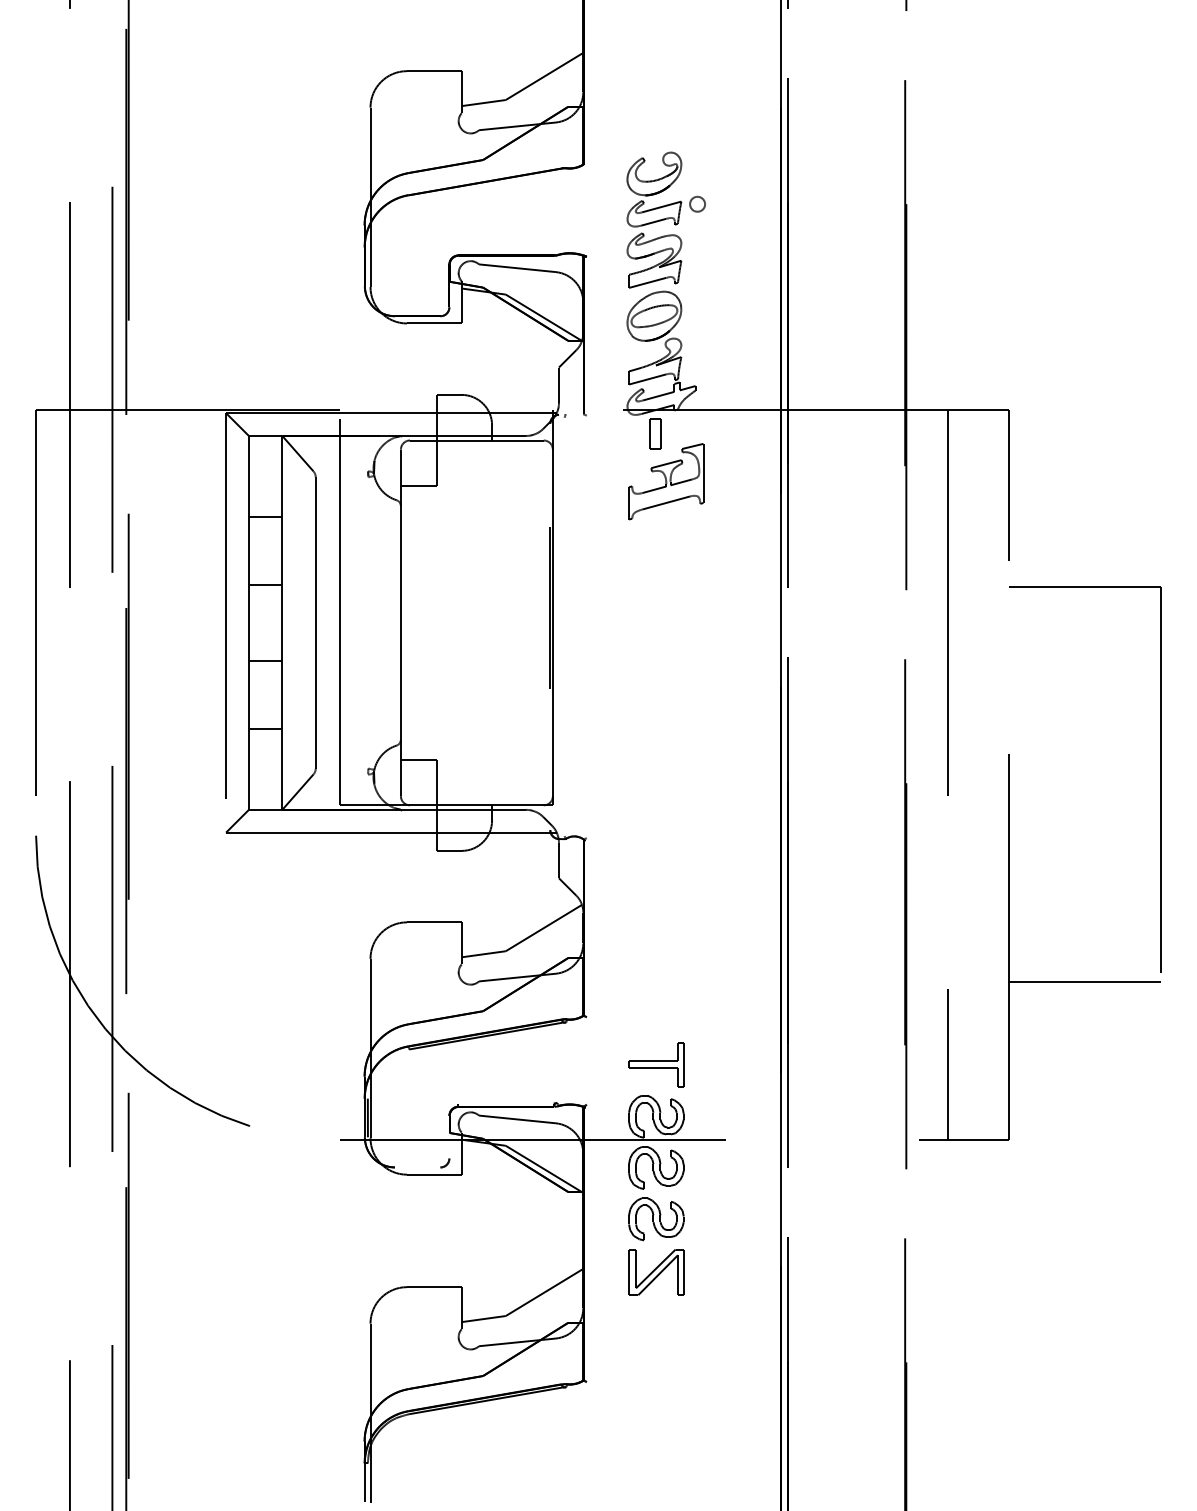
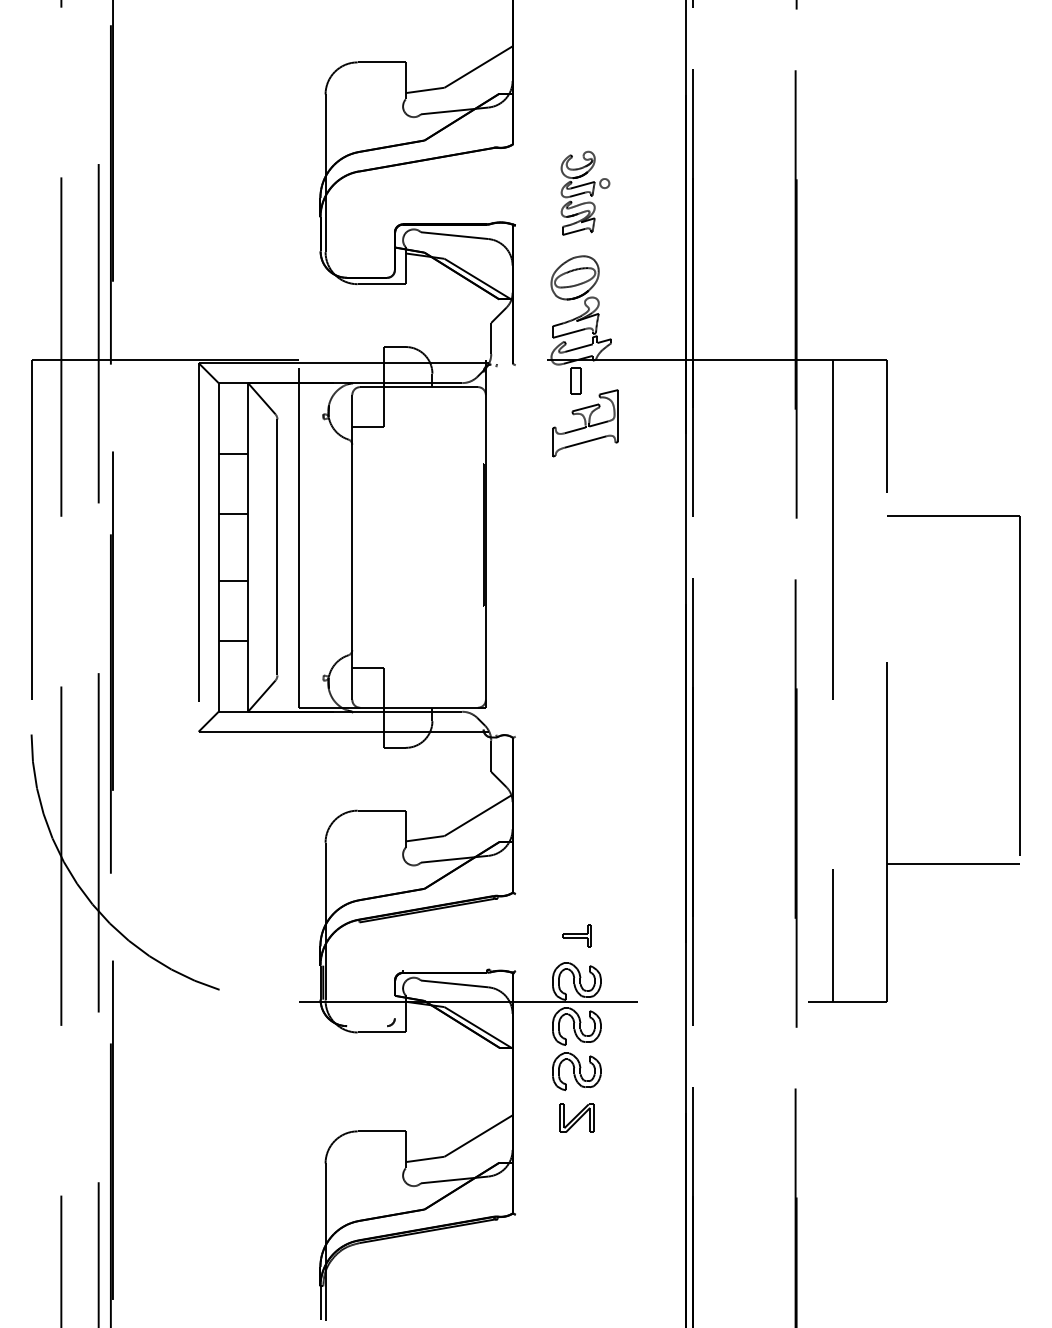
part: (665, 219) -> (584, 192), size x0.7
part: (656, 1064) -> (576, 935), size x0.6
part: (656, 1272) -> (576, 1118), size x0.7

